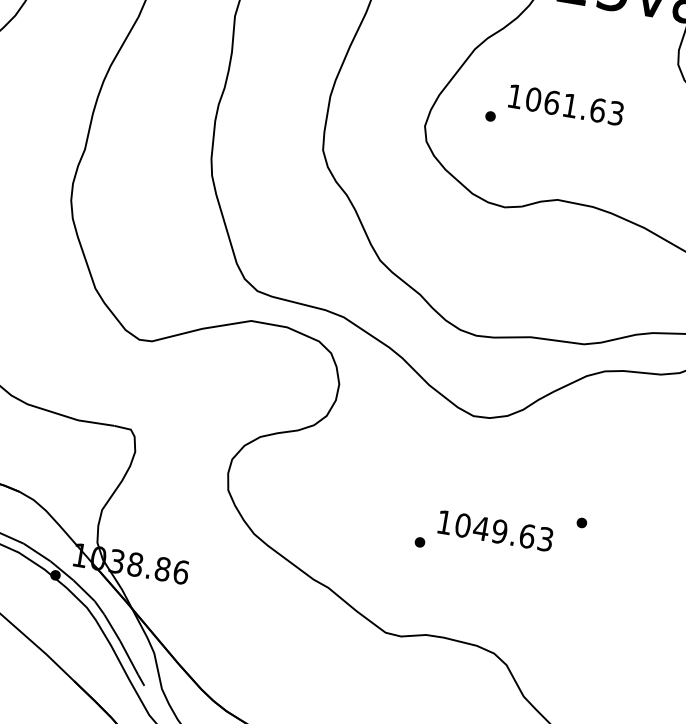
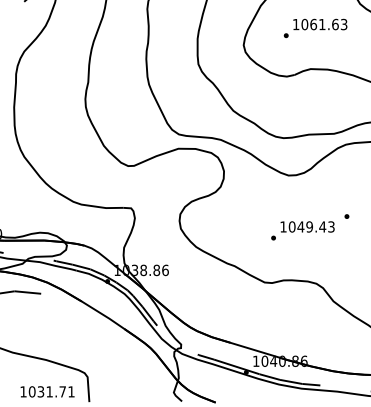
text: (554, 111) -> (315, 28), moved
text: (526, 535) -> (322, 226), 1049.63 -> 1049.43

